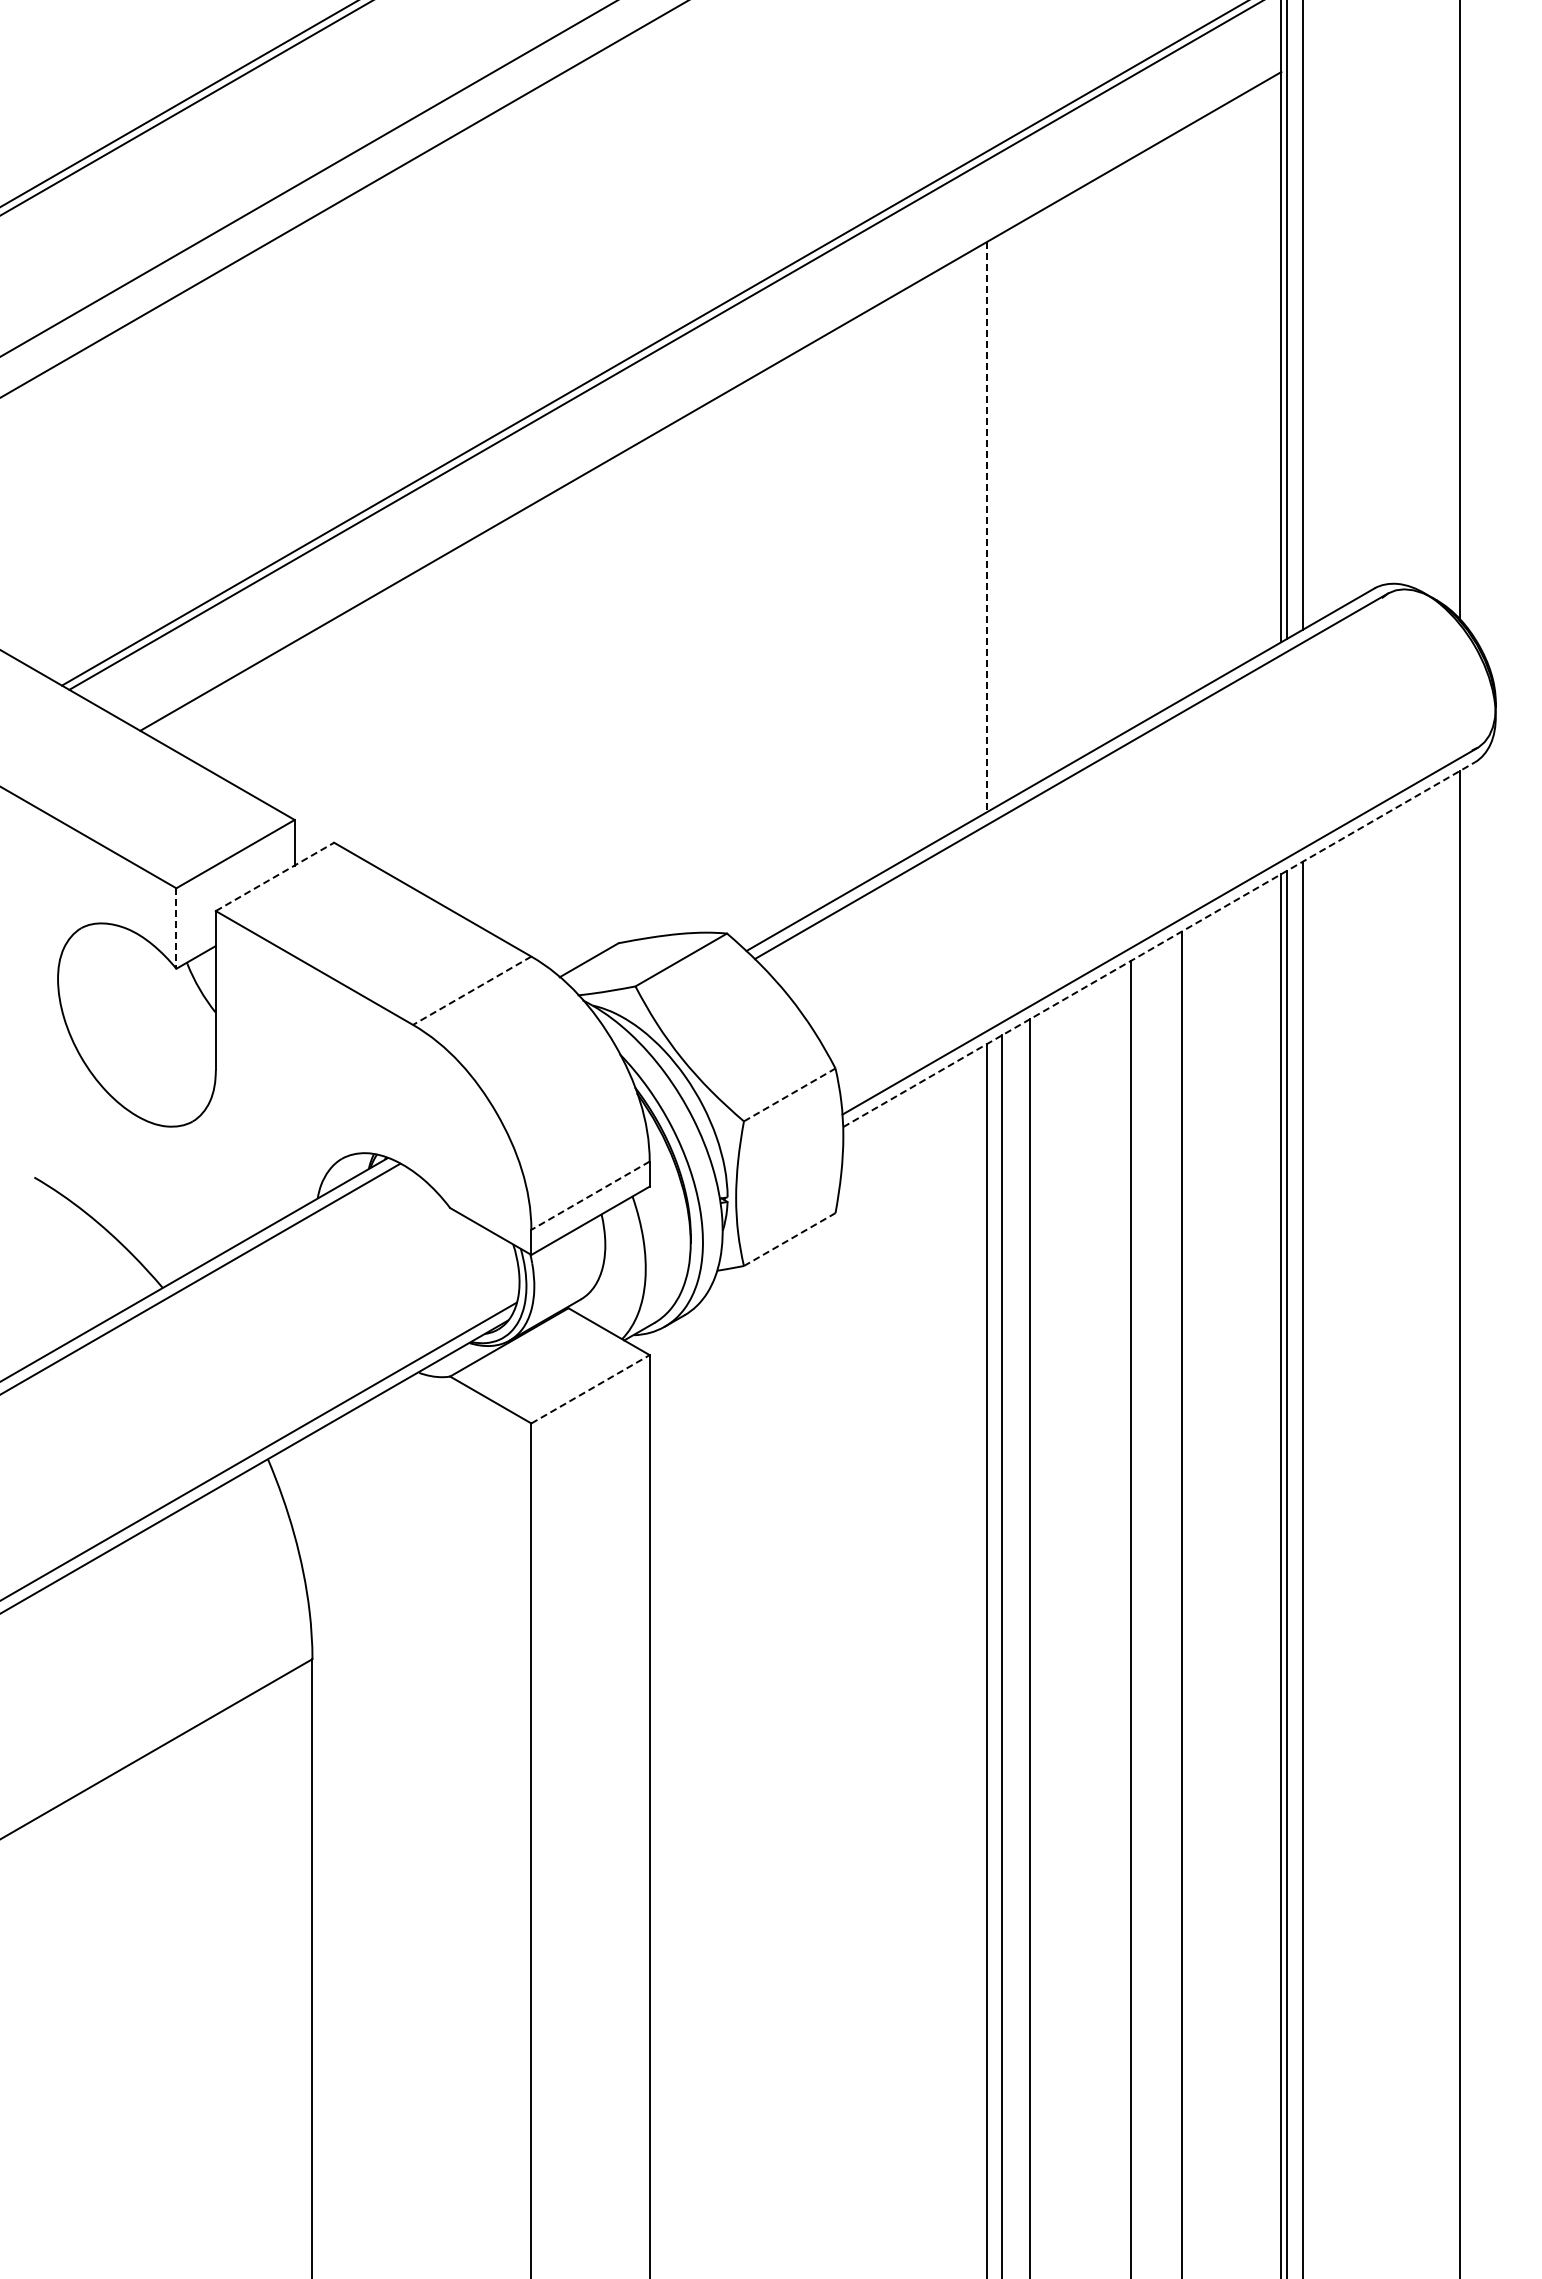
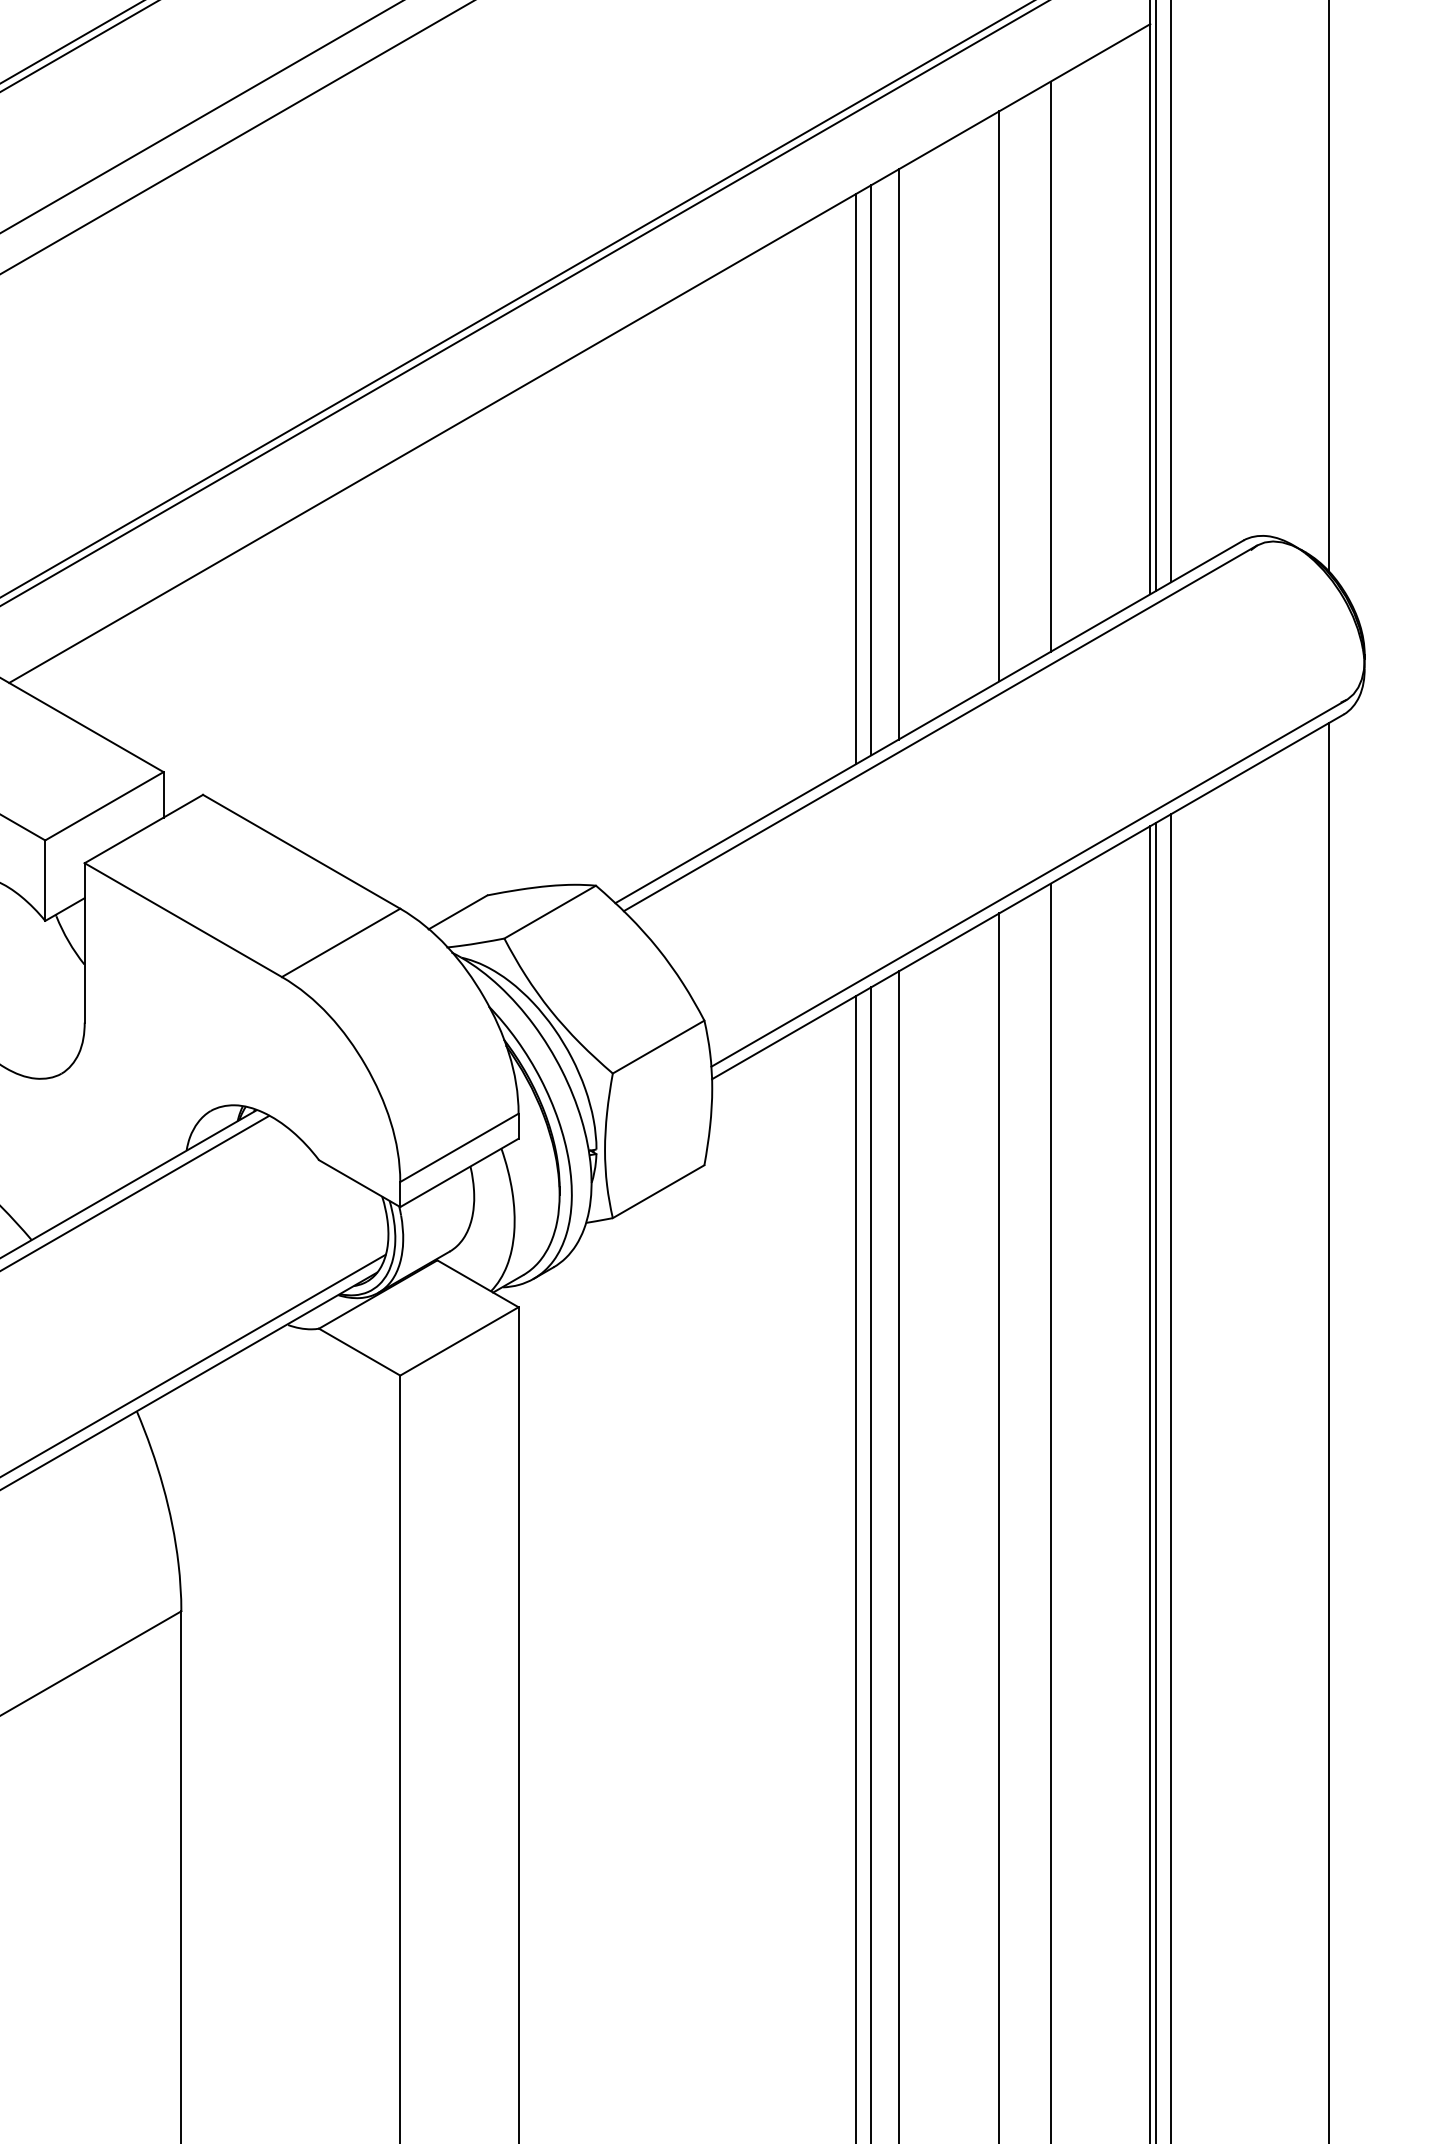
line: (1181, 414) -> (1050, 366), added
line: (1130, 444) -> (999, 396), added
line: (1029, 502) -> (898, 454), added
line: (1002, 518) -> (871, 470), added
line: (986, 527) -> (855, 479), dashed -> solid
line: (275, 876) -> (144, 828), dashed -> solid
line: (176, 929) -> (45, 881), dashed -> solid
line: (1159, 944) -> (1028, 896), dashed -> solid
line: (471, 991) -> (340, 943), dashed -> solid
line: (789, 1094) -> (658, 1046), dashed -> solid
line: (590, 1195) -> (459, 1147), dashed -> solid
line: (789, 1239) -> (658, 1191), dashed -> solid
line: (590, 1389) -> (459, 1341), dashed -> solid

